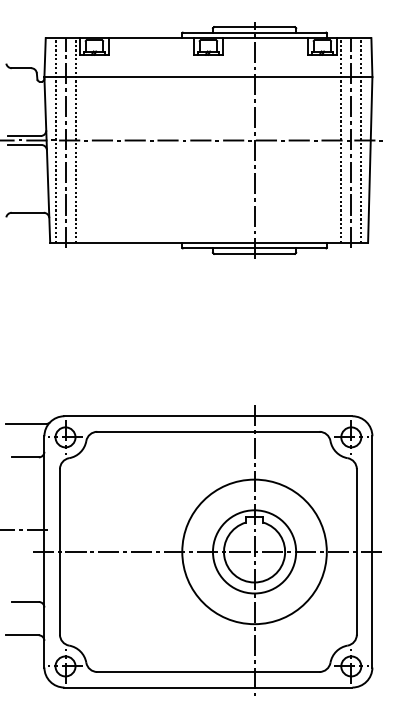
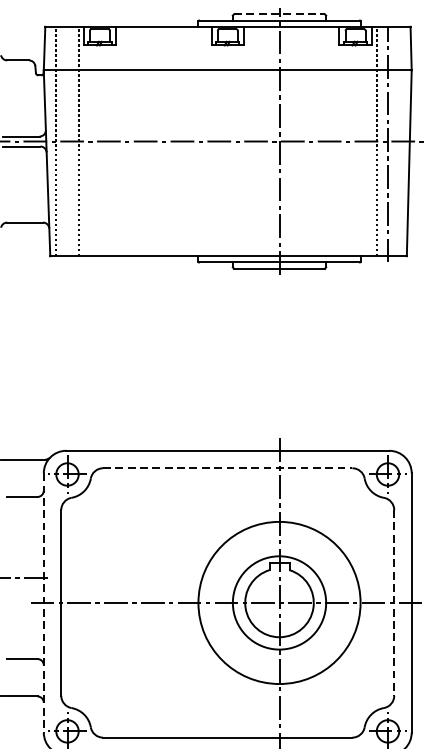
line: (255, 27) -> (280, 14), solid -> dashed
line: (361, 140) -> (399, 141), removed
line: (65, 143) -> (67, 144), removed
line: (208, 431) -> (227, 467), solid -> dashed
line: (44, 551) -> (43, 602), solid -> dashed
line: (356, 551) -> (393, 602), solid -> dashed

